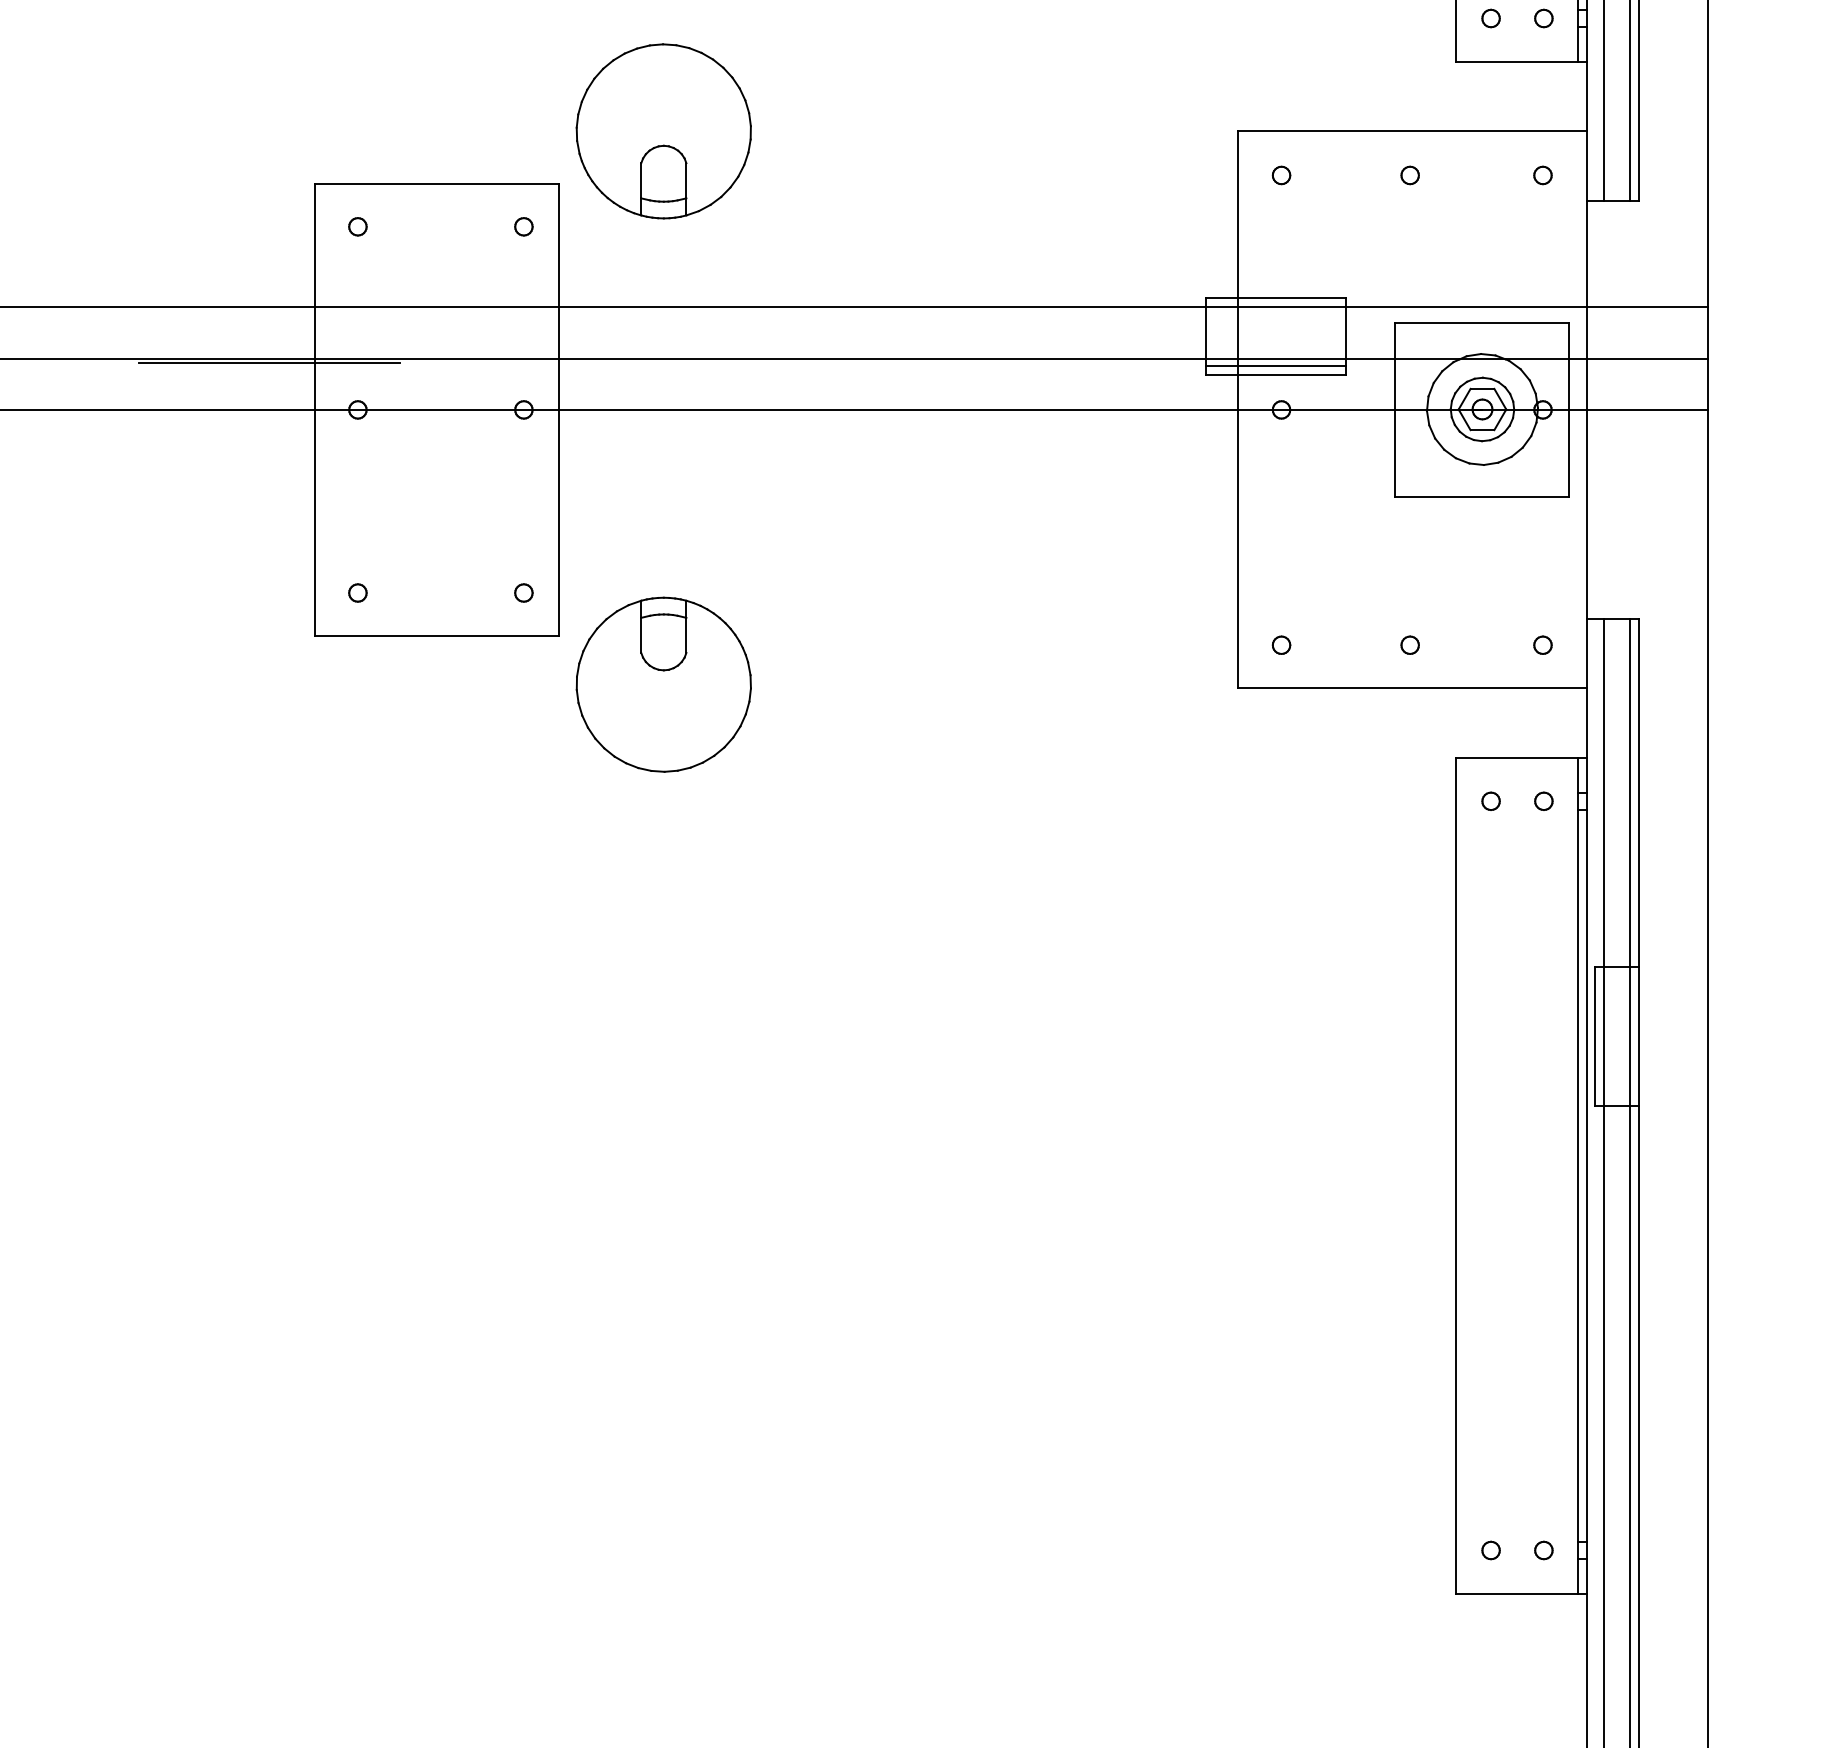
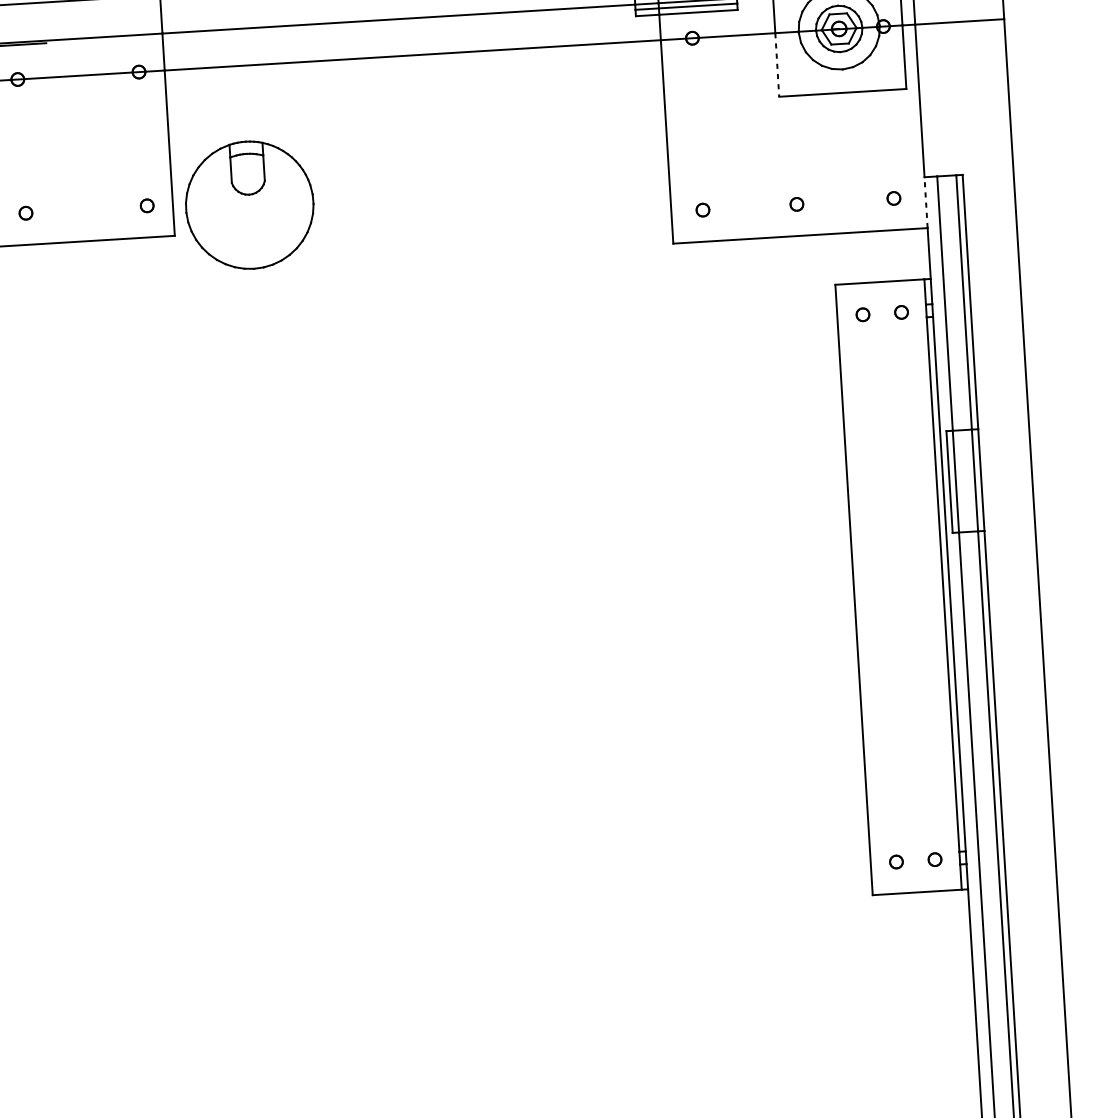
line: (1395, 453) -> (777, 64), solid -> dashed
line: (1586, 653) -> (926, 202), solid -> dashed
part: (663, 684) -> (249, 205), moved

